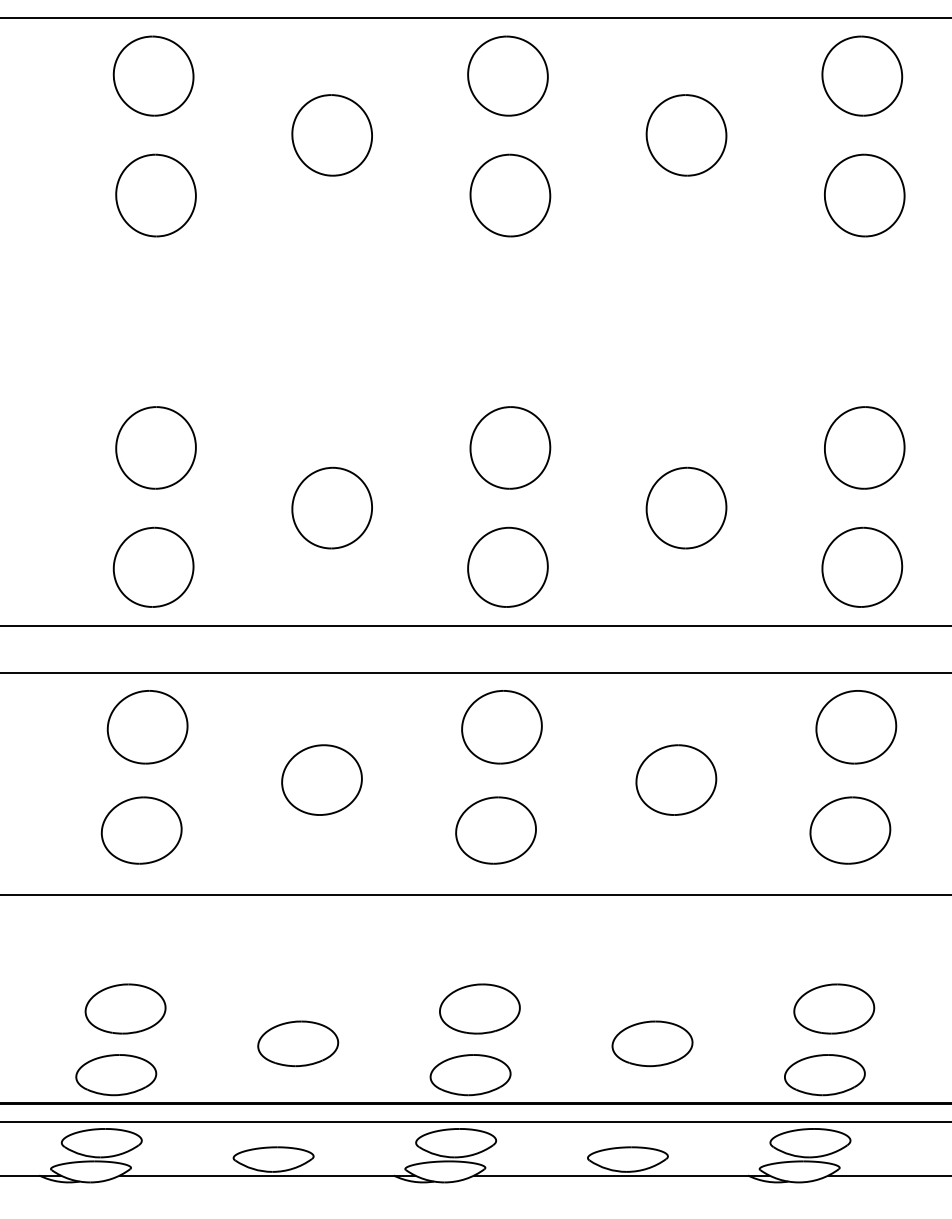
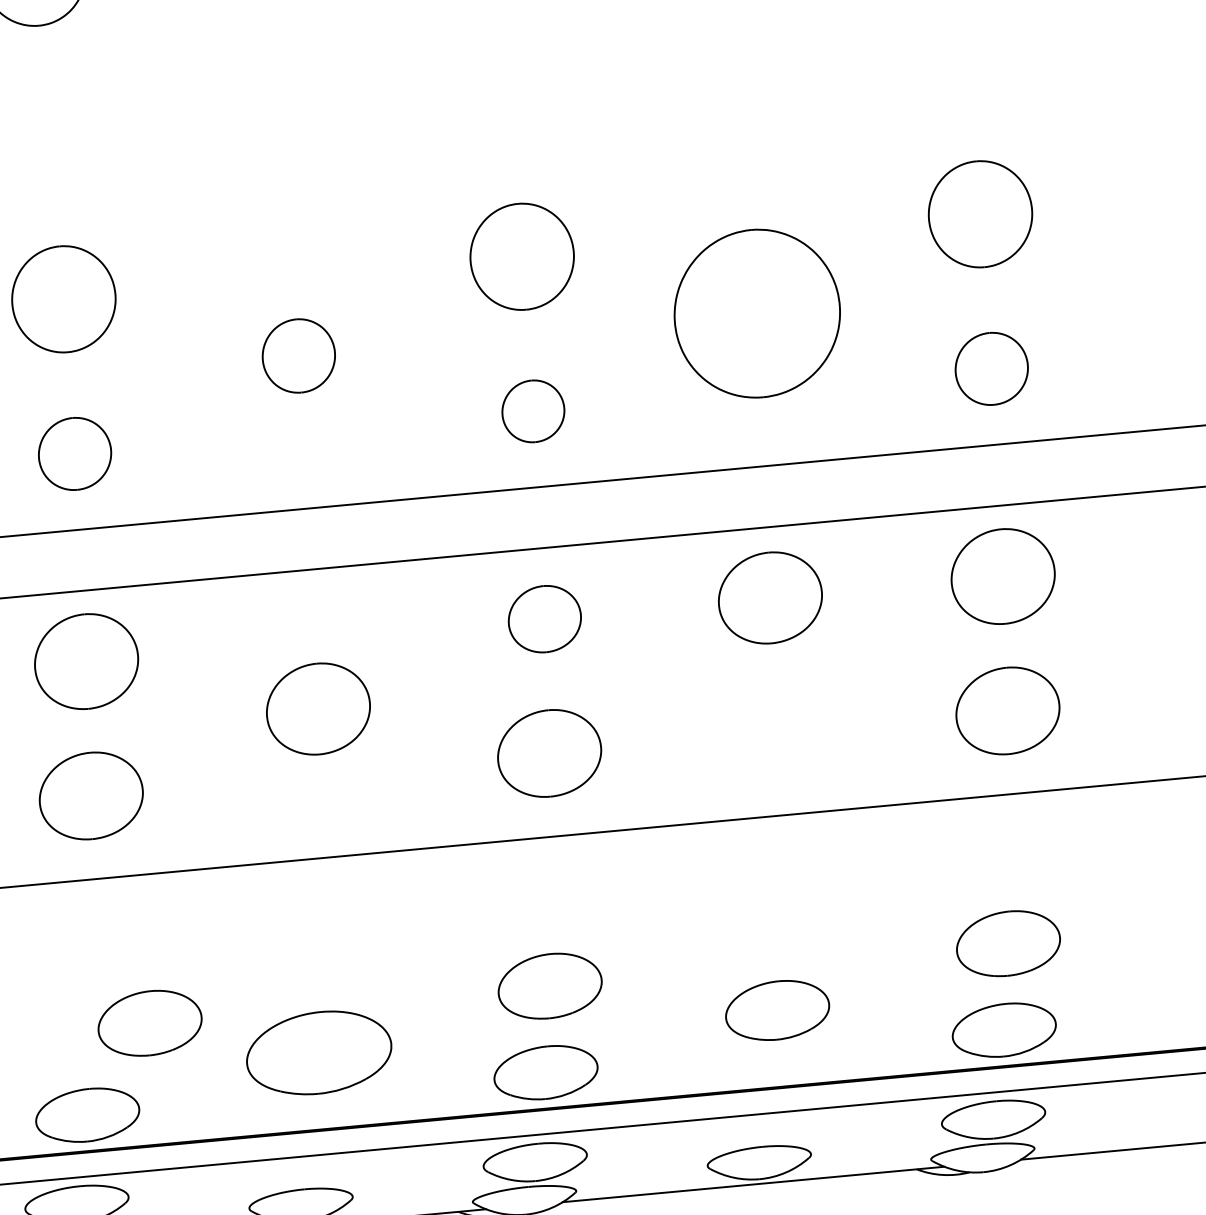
part: (331, 507) -> (297, 355), size x0.7
part: (686, 507) -> (757, 312), size x1.6
part: (153, 566) -> (74, 452), size x0.7
part: (507, 566) -> (532, 410), size x0.6
part: (862, 566) -> (991, 367), size x0.7
part: (501, 727) -> (544, 619), size x0.7
part: (676, 779) -> (770, 597), moved
part: (125, 1008) -> (149, 1022), moved
part: (298, 1043) -> (319, 1052), size x1.4

